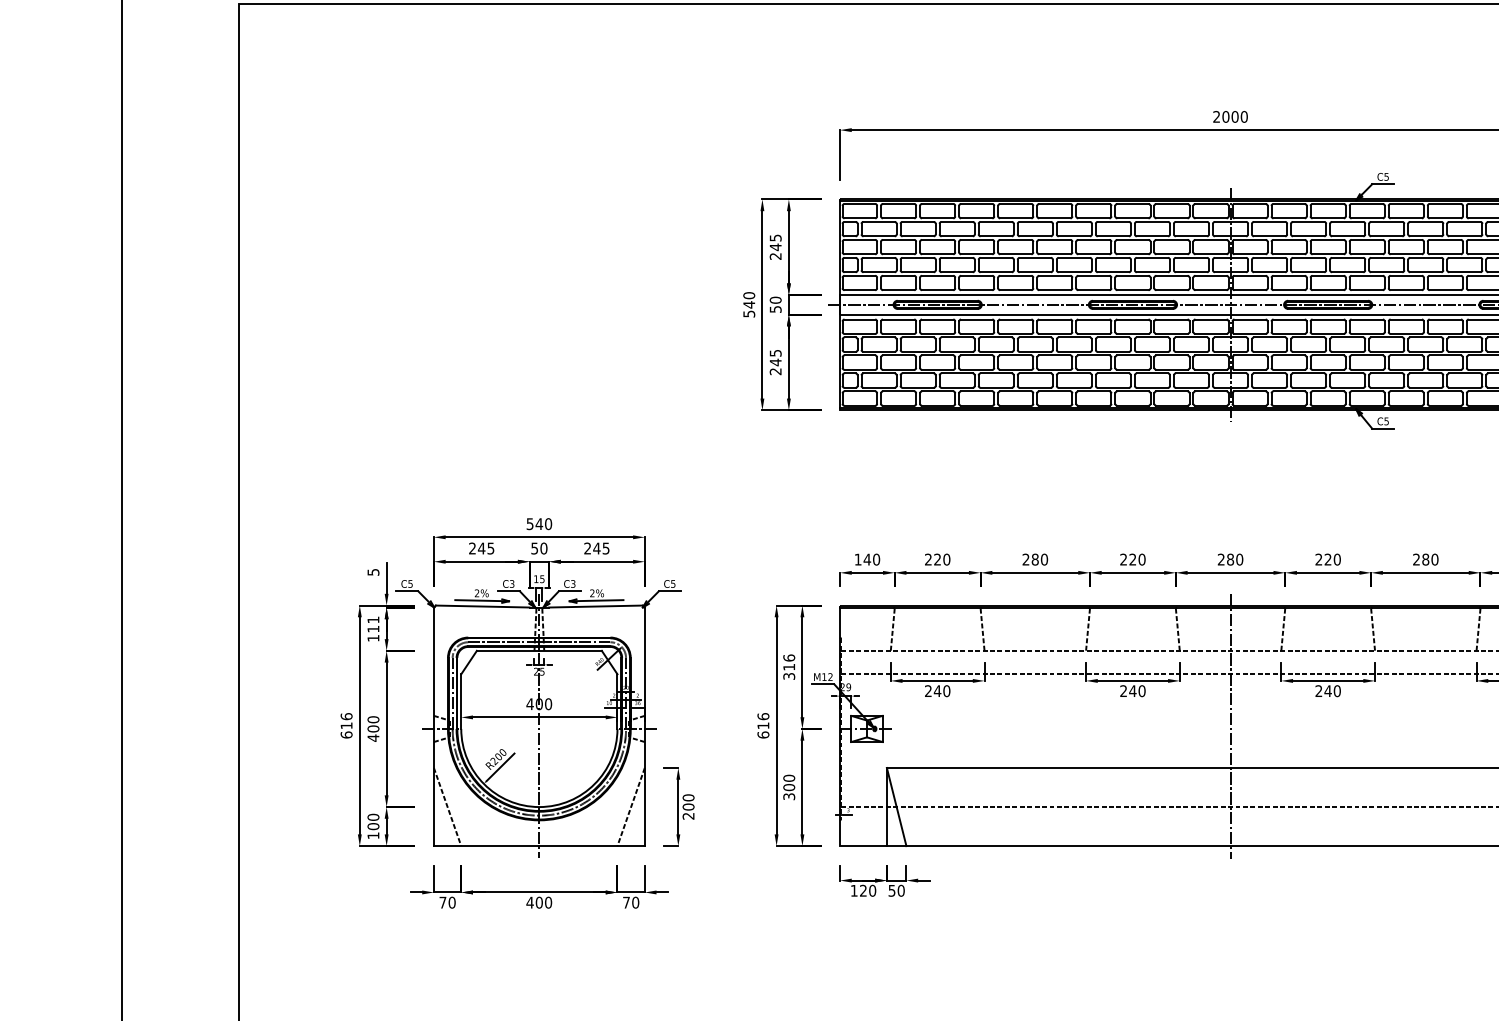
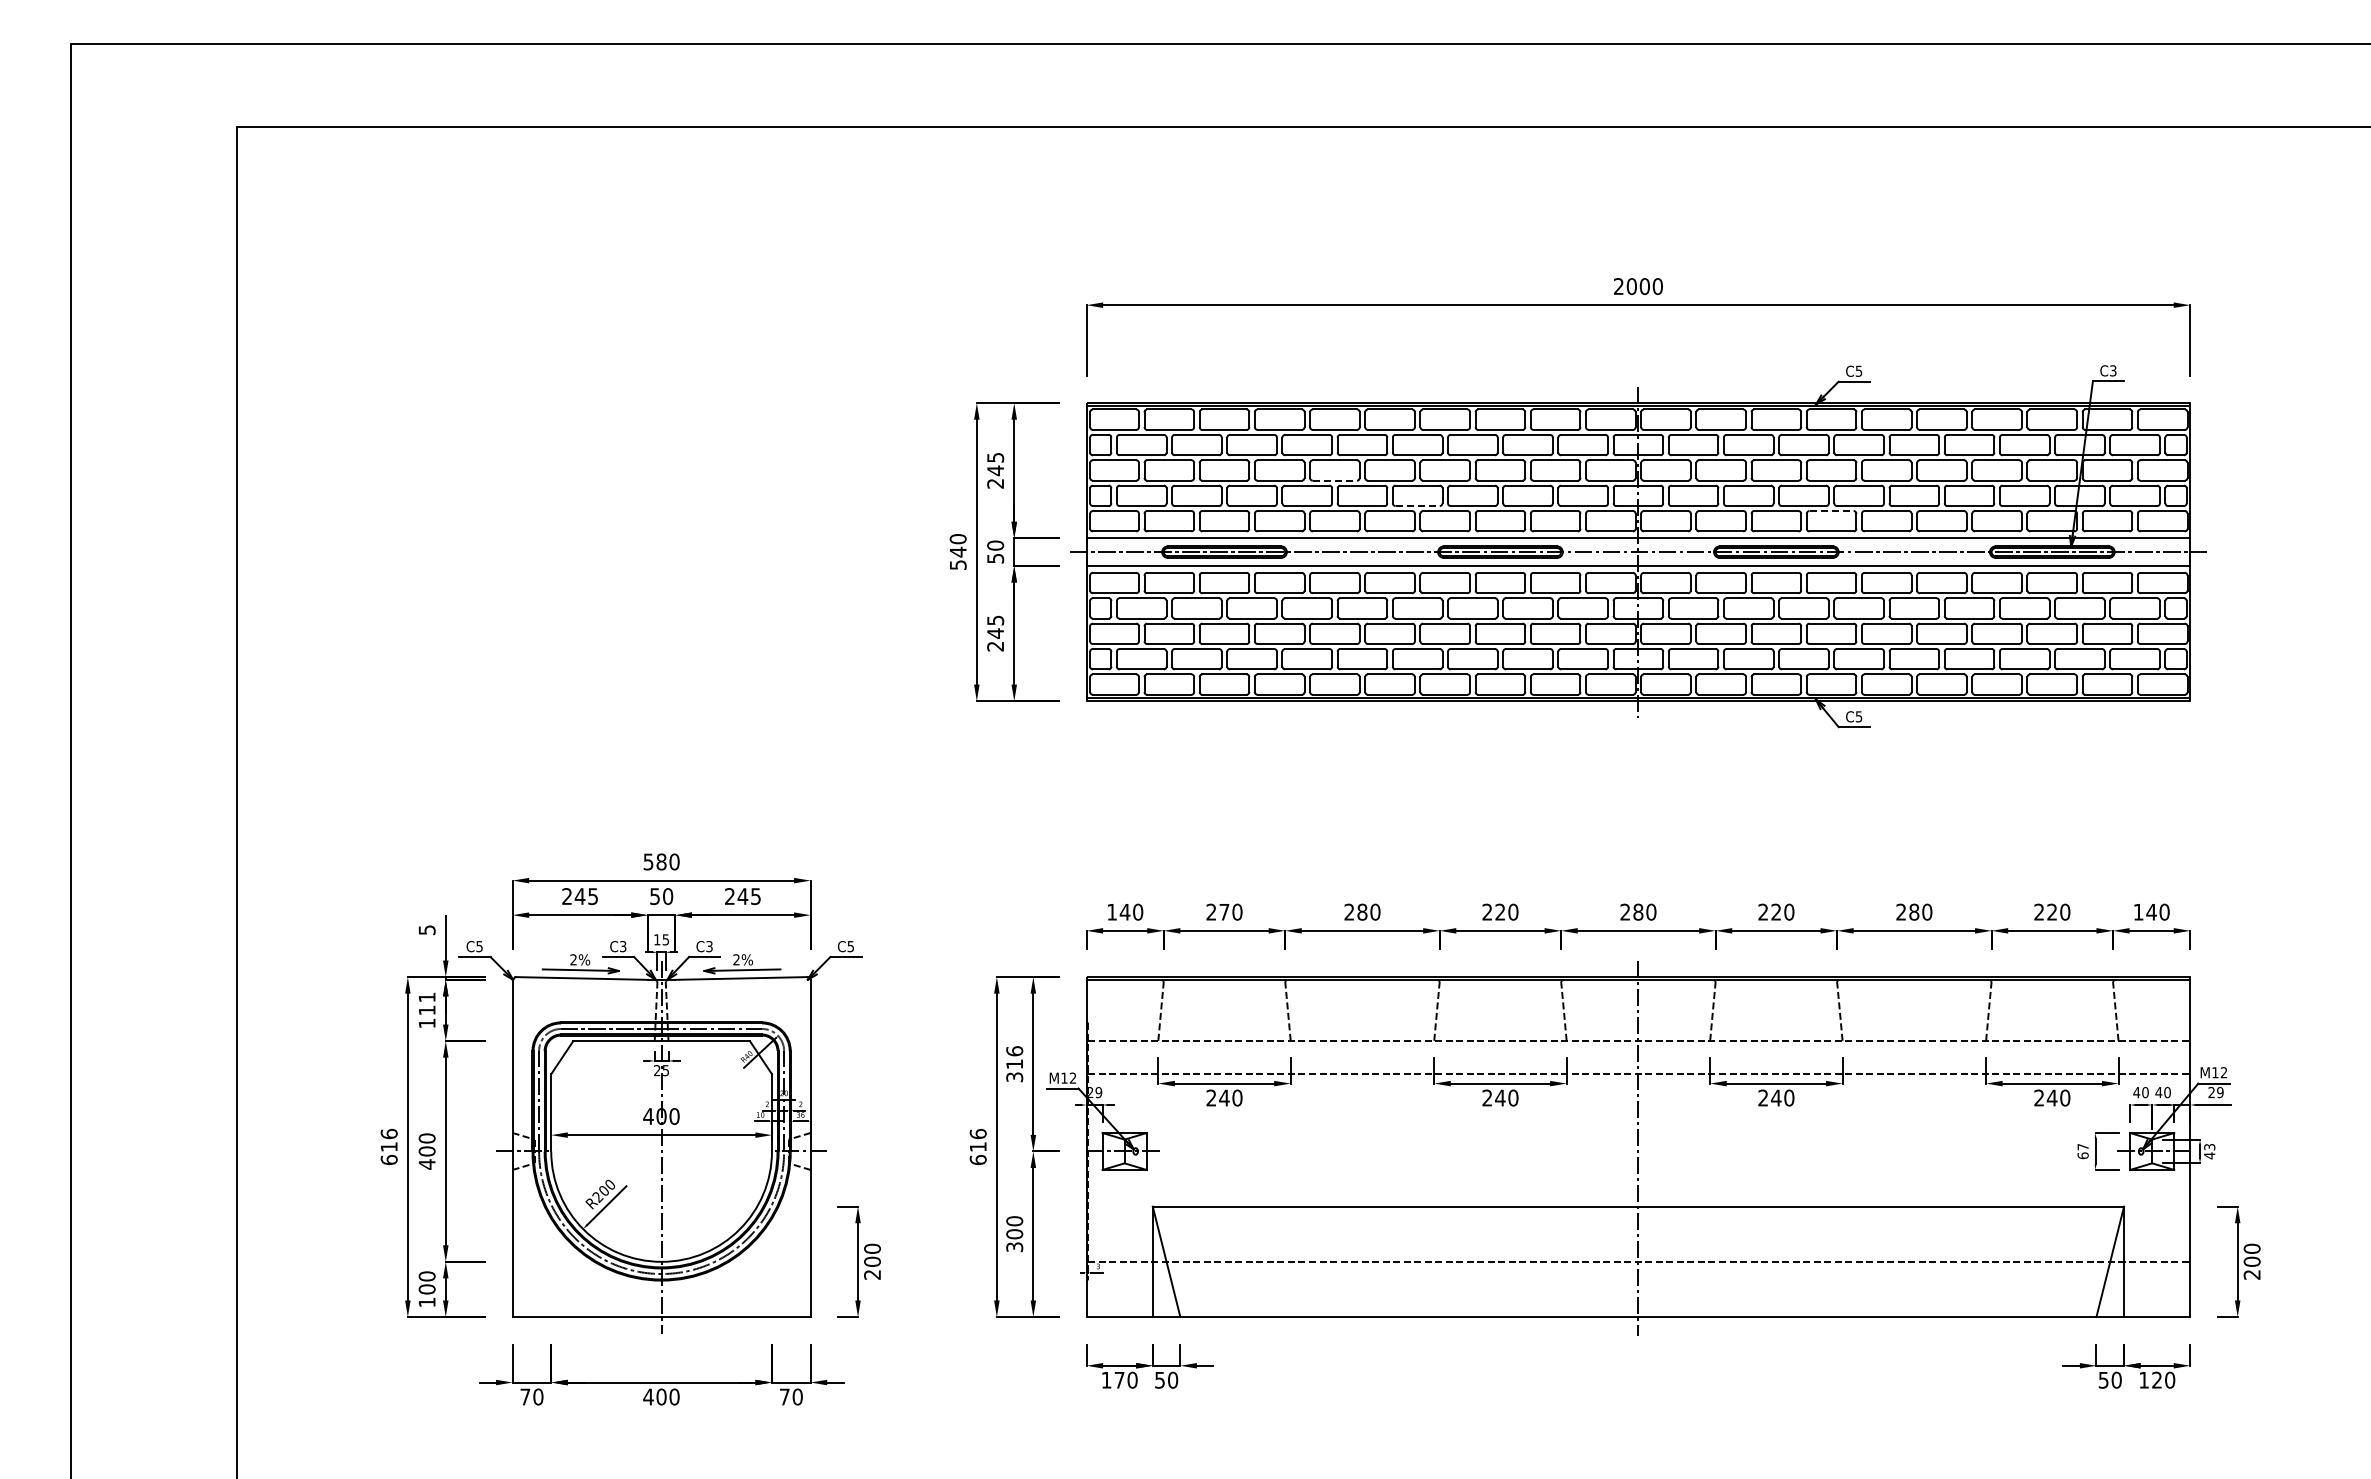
line: (1016, 254) -> (1335, 480), solid -> dashed
line: (1074, 272) -> (1418, 506), solid -> dashed
line: (1367, 276) -> (1832, 511), solid -> dashed
text: (539, 523) -> (661, 861), 540 -> 580
text: (937, 559) -> (1224, 911), 220 -> 270
line: (447, 806) -> (531, 1261), removed
line: (630, 806) -> (790, 1261), removed
text: (863, 890) -> (1119, 1379), 120 -> 170

